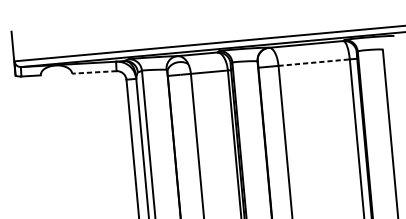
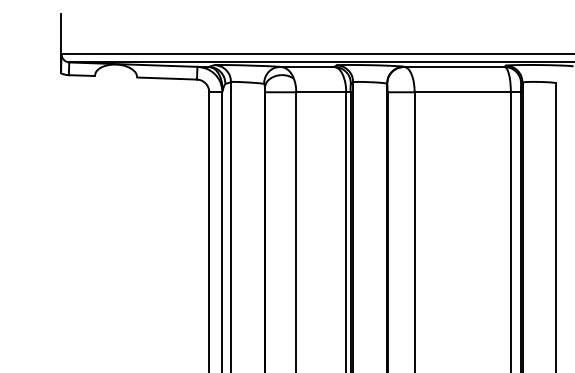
line: (314, 62) -> (463, 92), dashed -> solid
line: (94, 72) -> (167, 78), dashed -> solid

